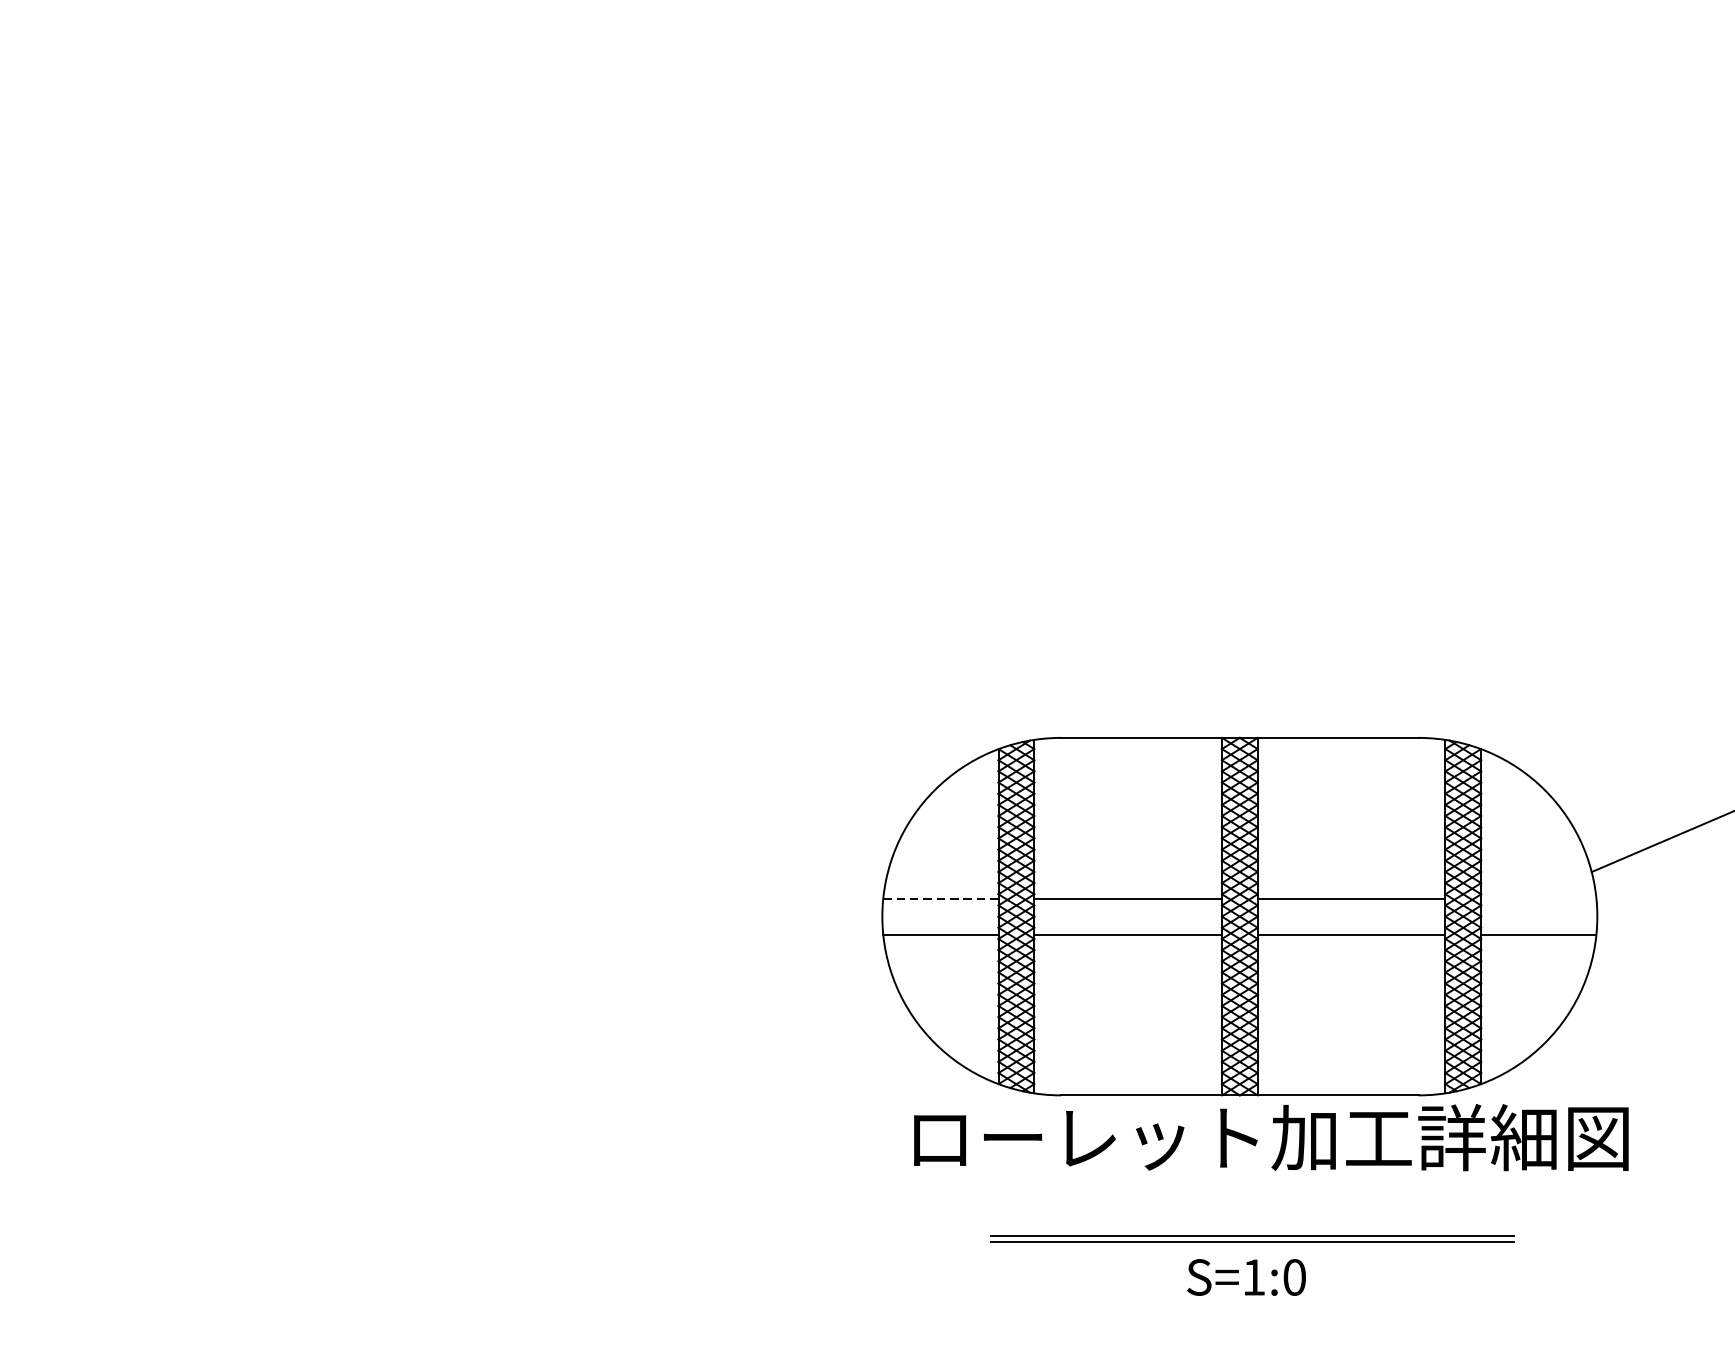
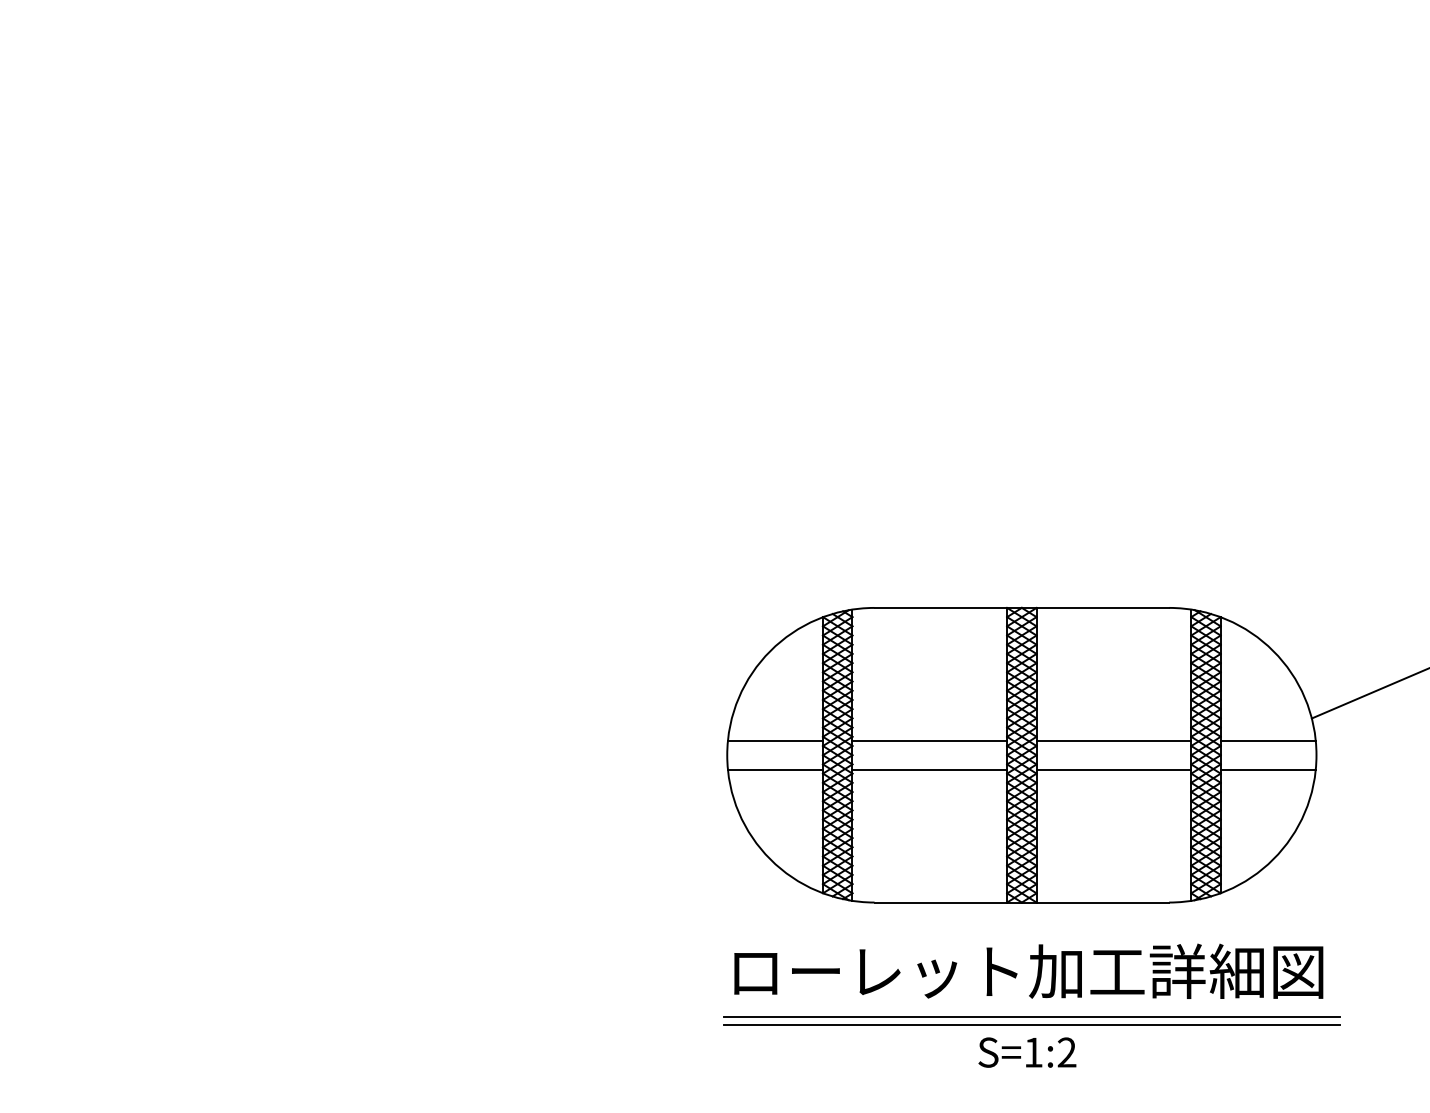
line: (940, 898) -> (775, 740), dashed -> solid
line: (1537, 898) -> (1267, 740), added
text: (1270, 1136) -> (1028, 970), moved
part: (1251, 1238) -> (1031, 1020), size x1.43
text: (1294, 1277) -> (1066, 1052), S=1:0 -> S=1:2

